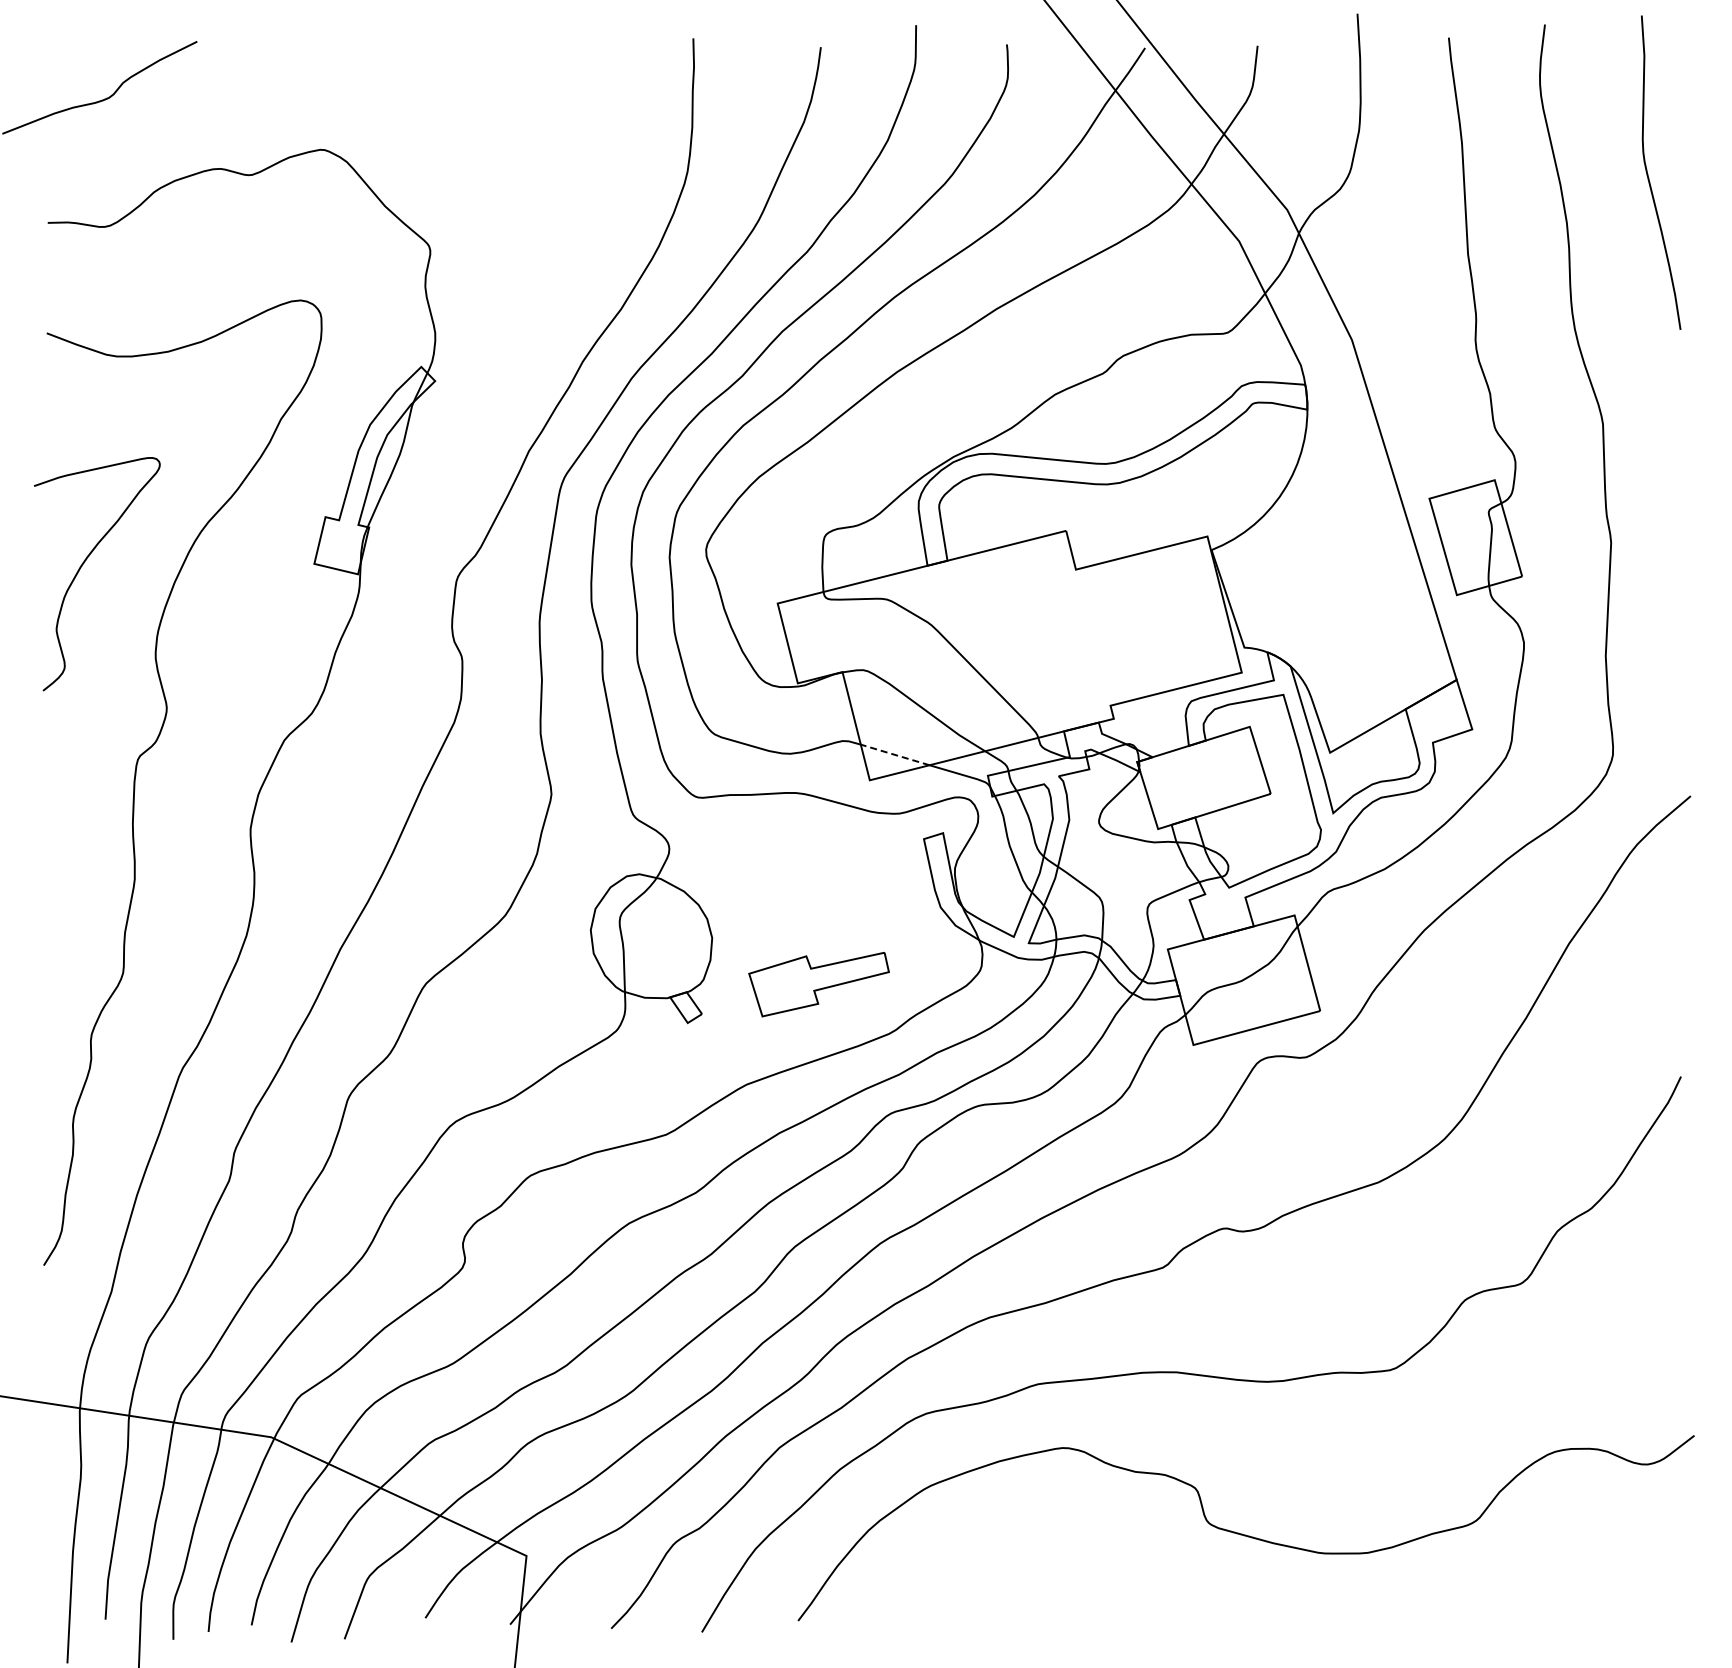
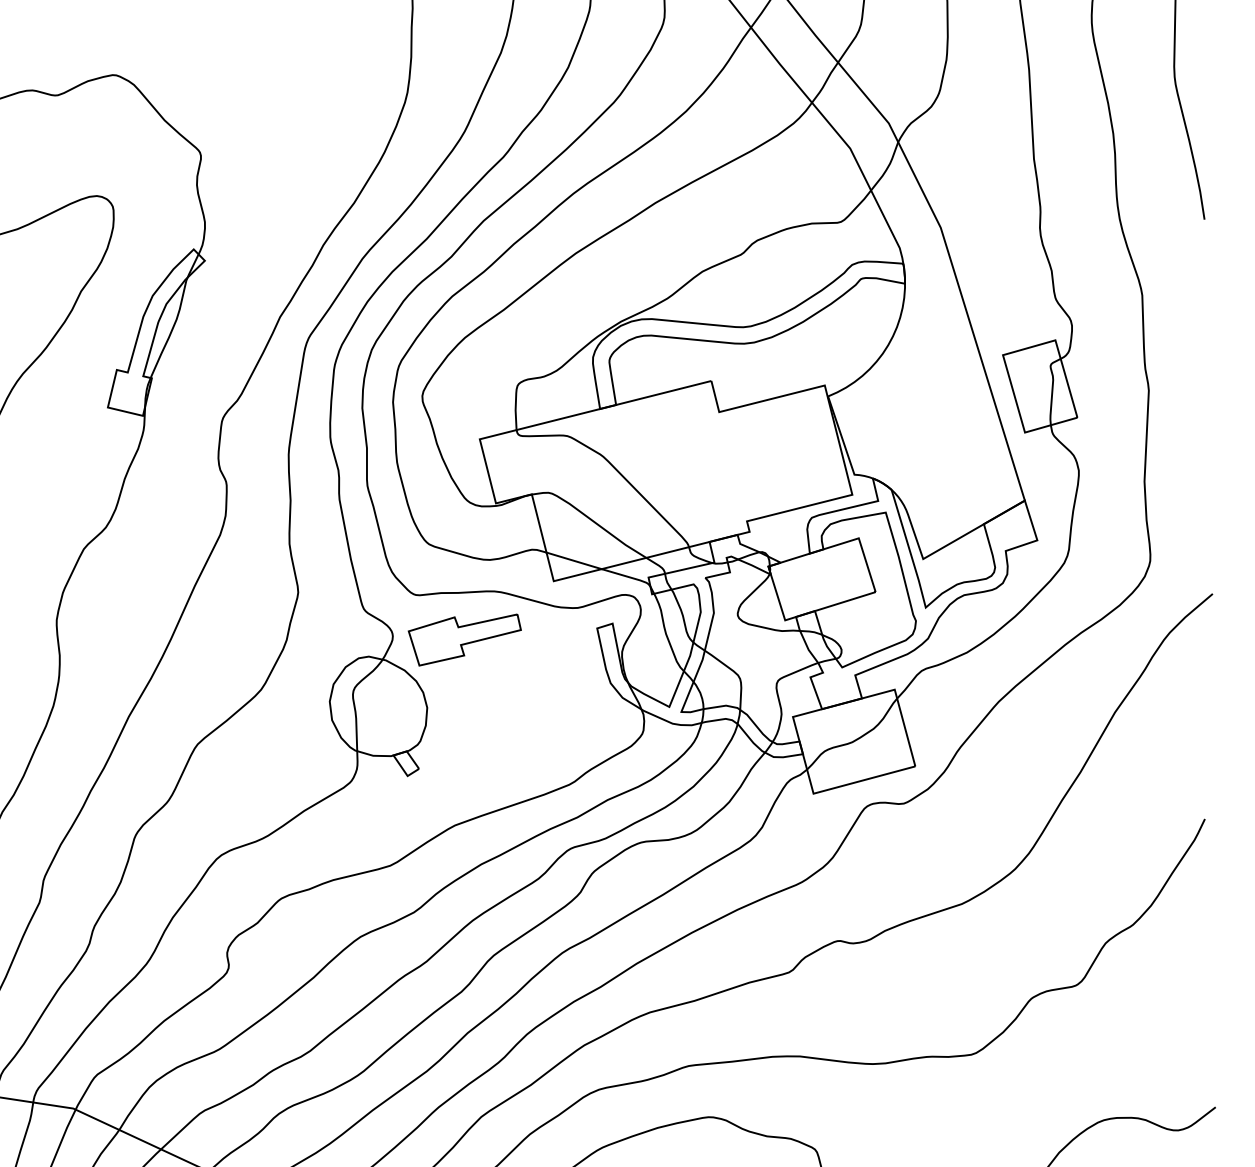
line: (895, 754) -> (574, 560), dashed -> solid
part: (818, 984) -> (464, 639), moved

